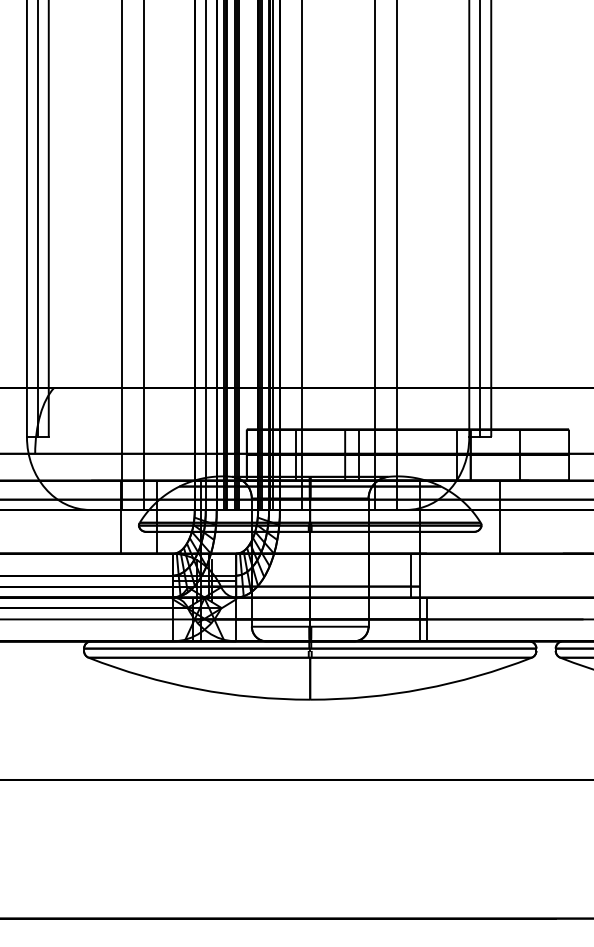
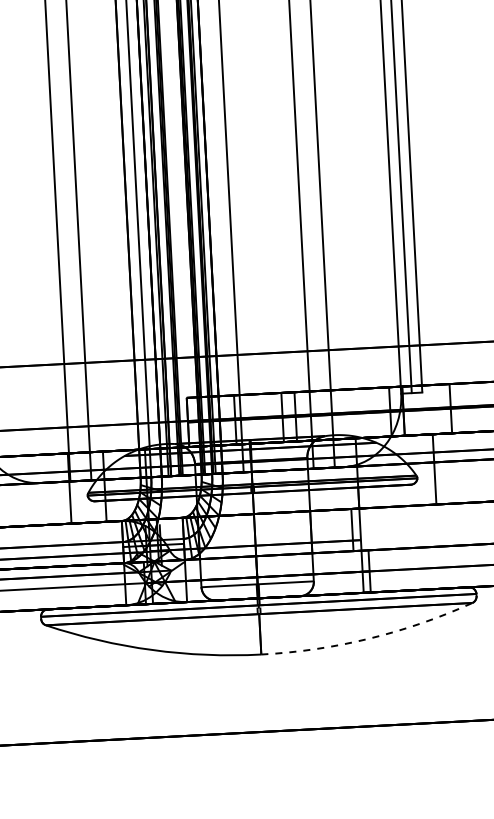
arc: (422, 689) -> (368, 639), solid -> dashed

